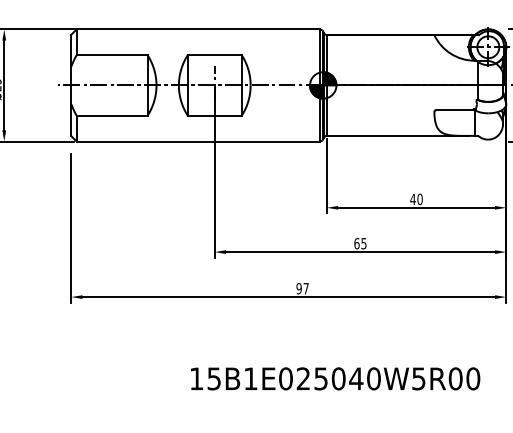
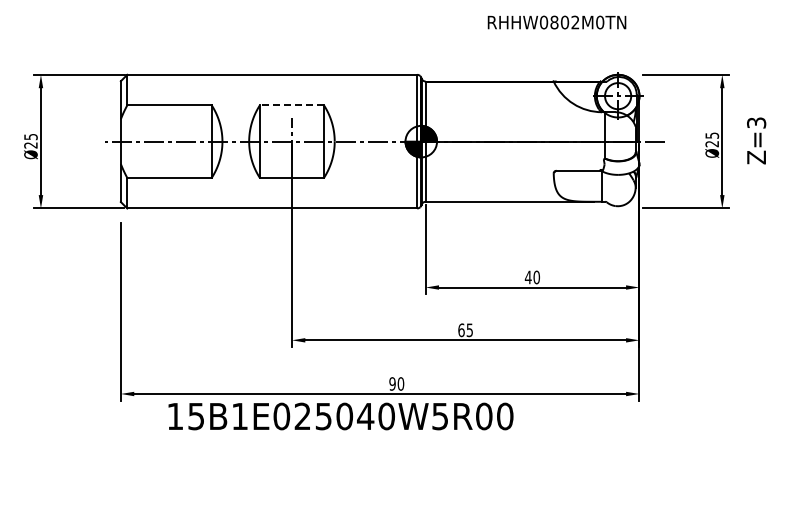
line: (214, 55) -> (291, 105), solid -> dashed
text: (305, 288) -> (400, 383), 97 -> 90
text: (335, 378) -> (340, 416), moved

